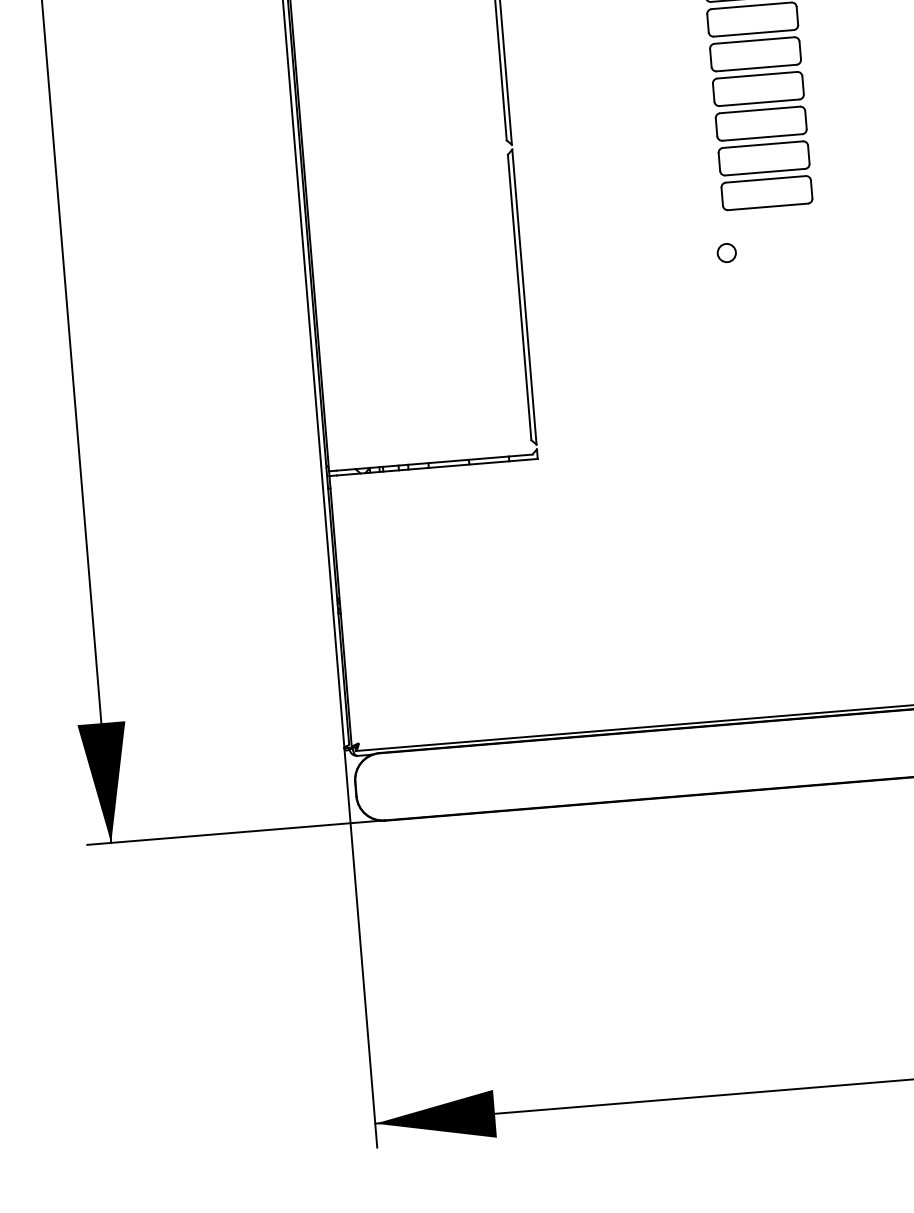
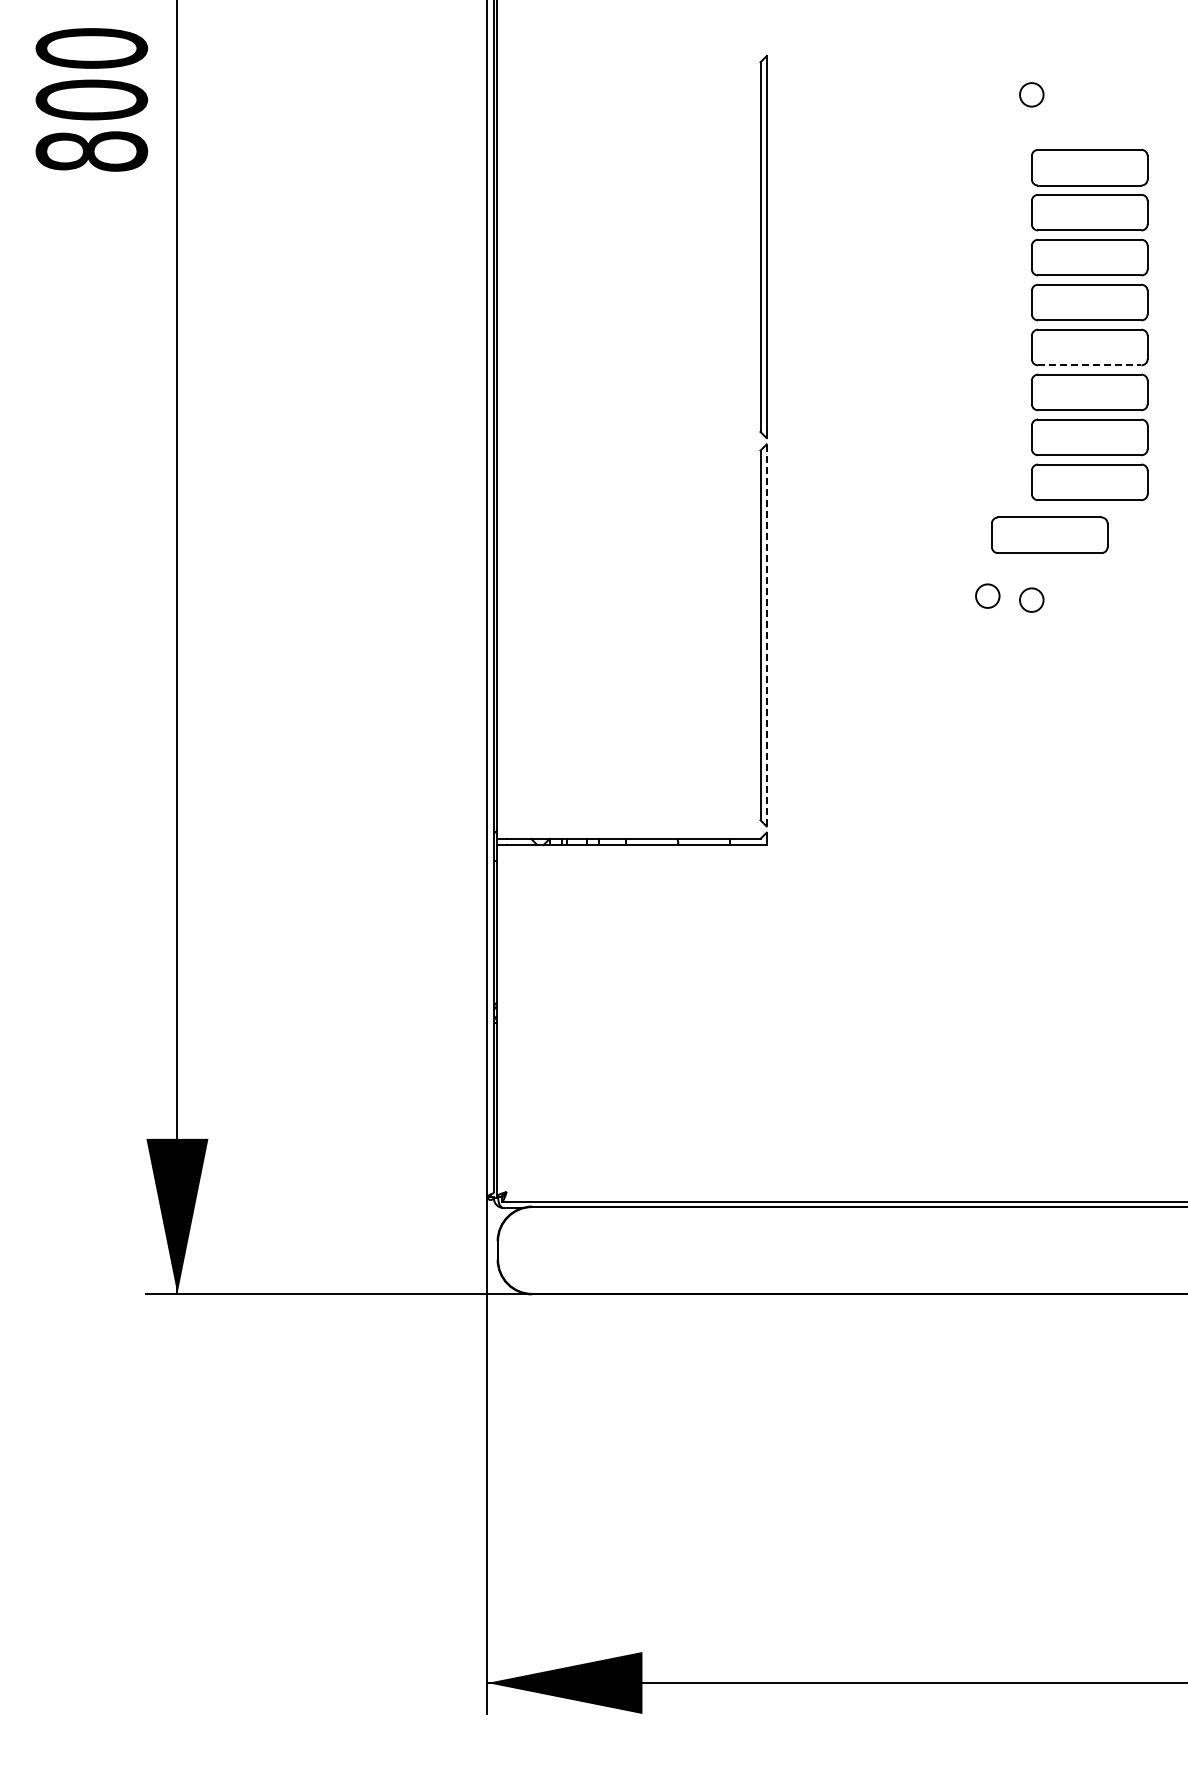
line: (756, 68) -> (1089, 365), solid -> dashed
part: (766, 192) -> (1049, 534), moved
circle: (692, 252) -> (987, 595), added
line: (524, 296) -> (766, 634), solid -> dashed

